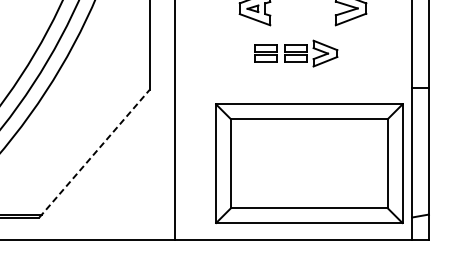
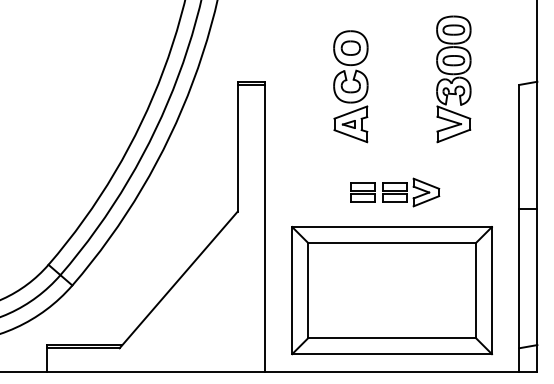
part: (296, 53) -> (395, 192), moved
line: (95, 153) -> (179, 279), dashed -> solid
part: (308, 163) -> (391, 290), moved

